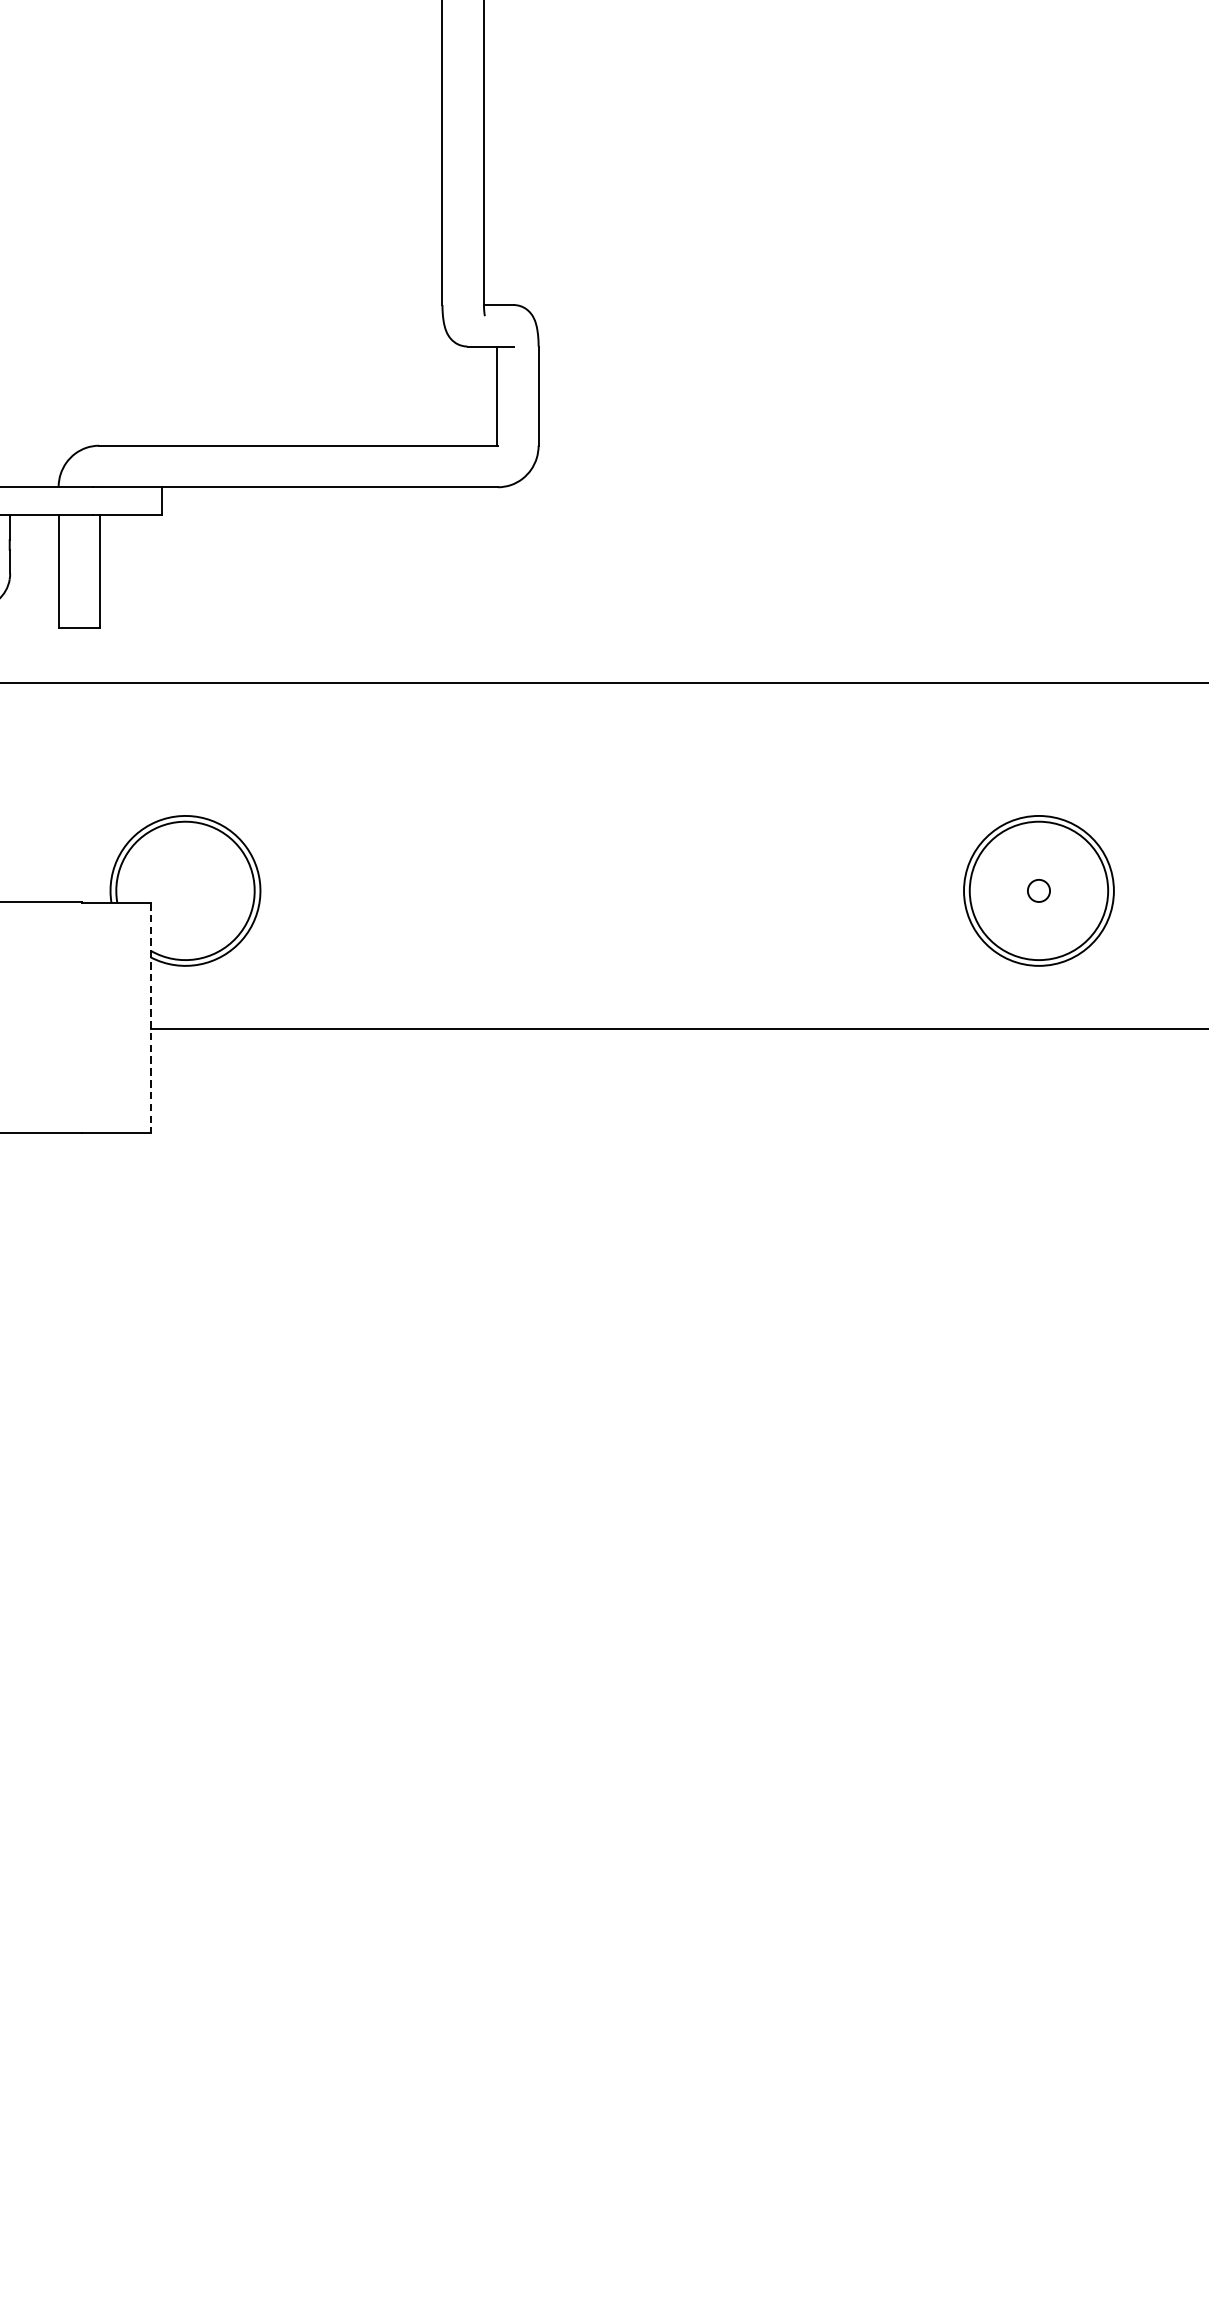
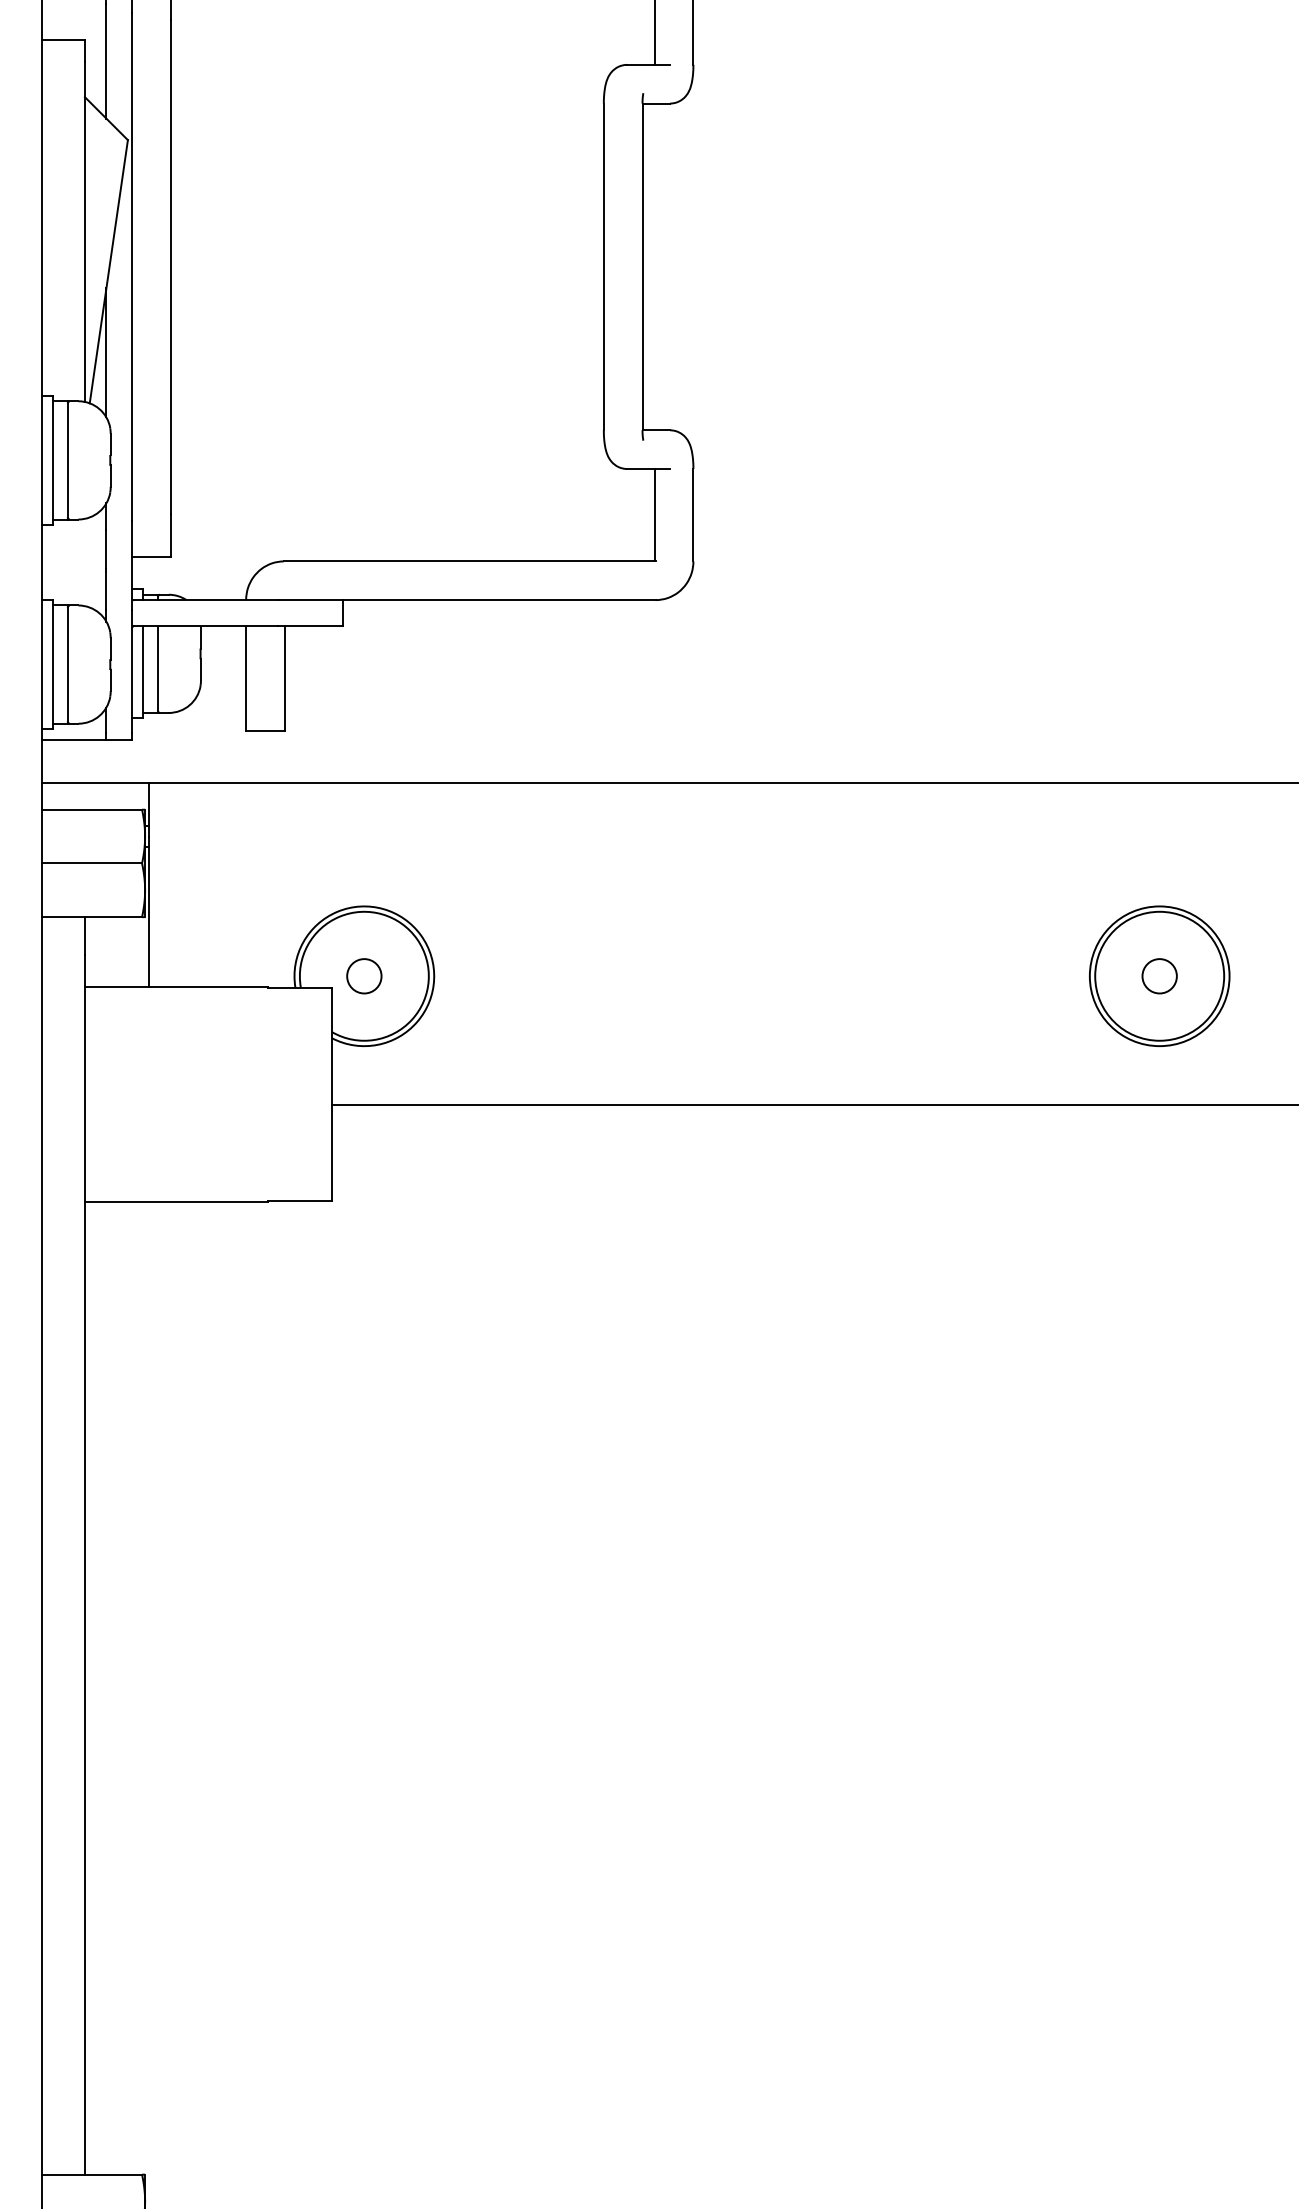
circle: (185, 891) -> (364, 976), added
circle: (1038, 891) -> (1159, 976), size x1.67
line: (151, 1017) -> (332, 1094), dashed -> solid

